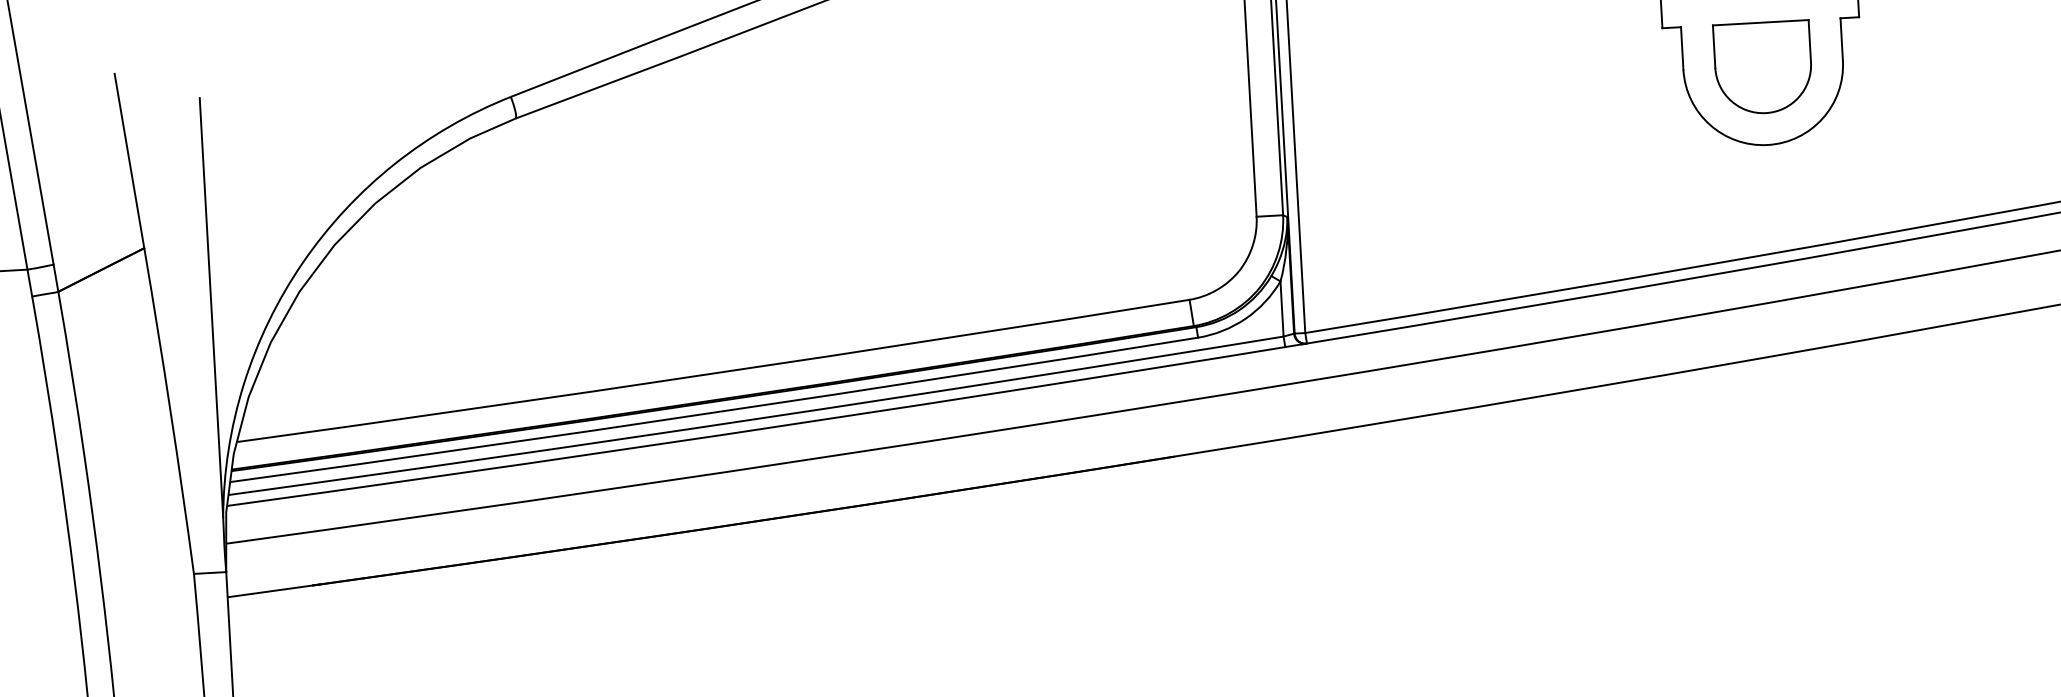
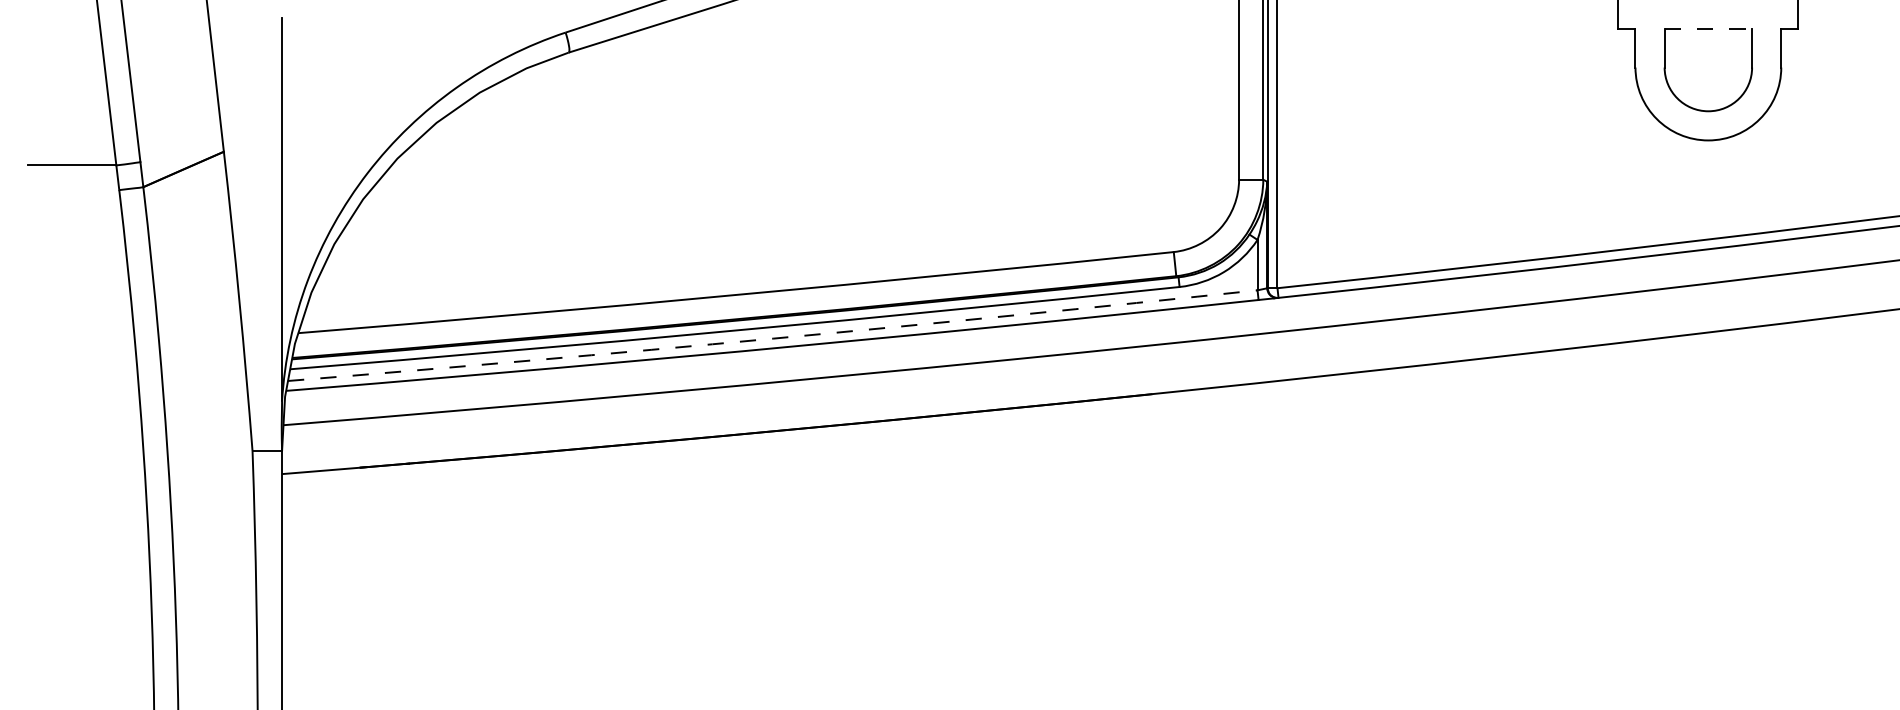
line: (1760, 22) -> (1708, 28), solid -> dashed
arc: (756, 418) -> (773, 338), solid -> dashed

